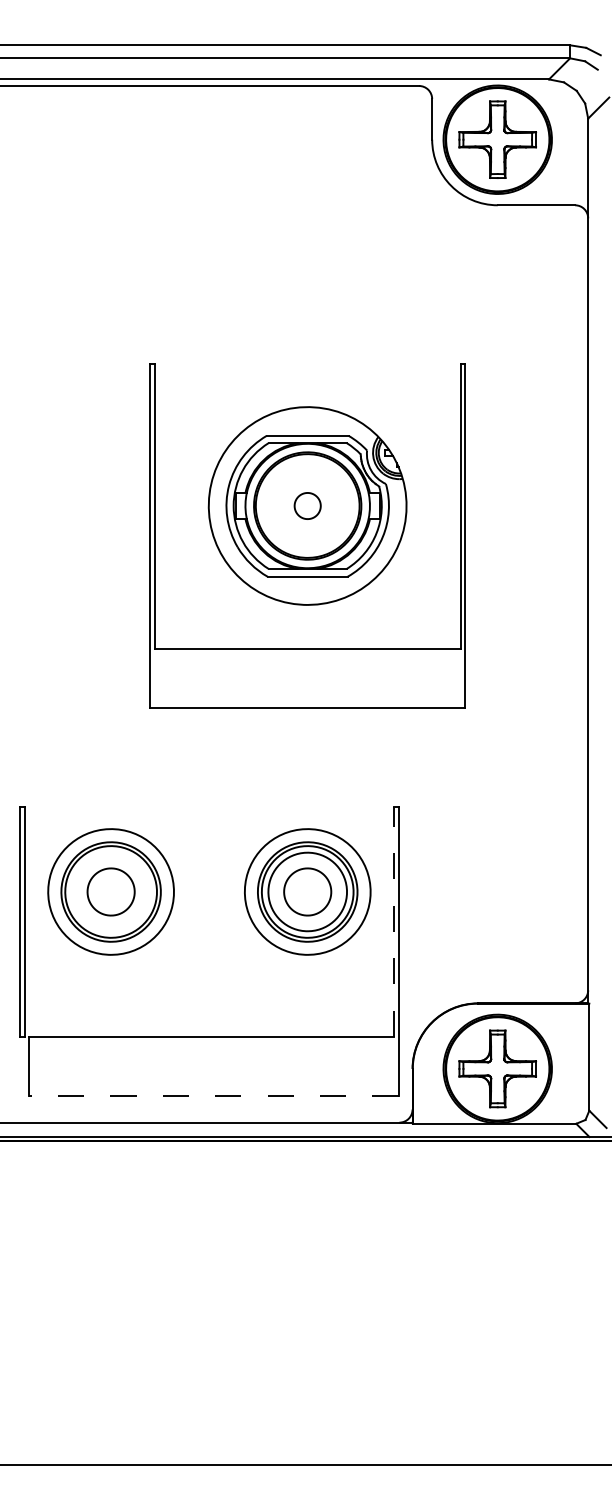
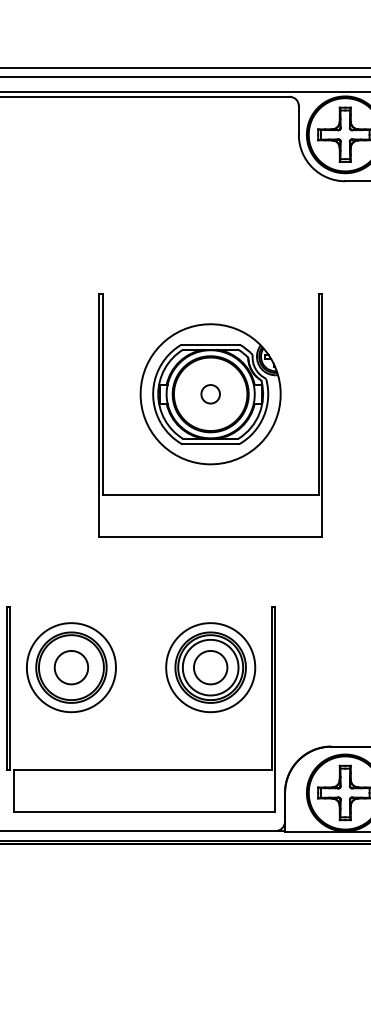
line: (394, 921) -> (272, 688), dashed -> solid
line: (213, 1095) -> (143, 811), dashed -> solid

